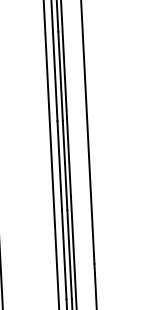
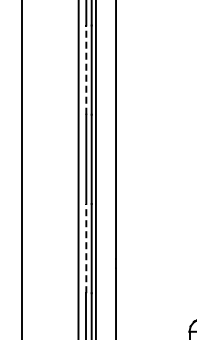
line: (55, 77) -> (86, 70), solid -> dashed
line: (64, 254) -> (86, 248), solid -> dashed

